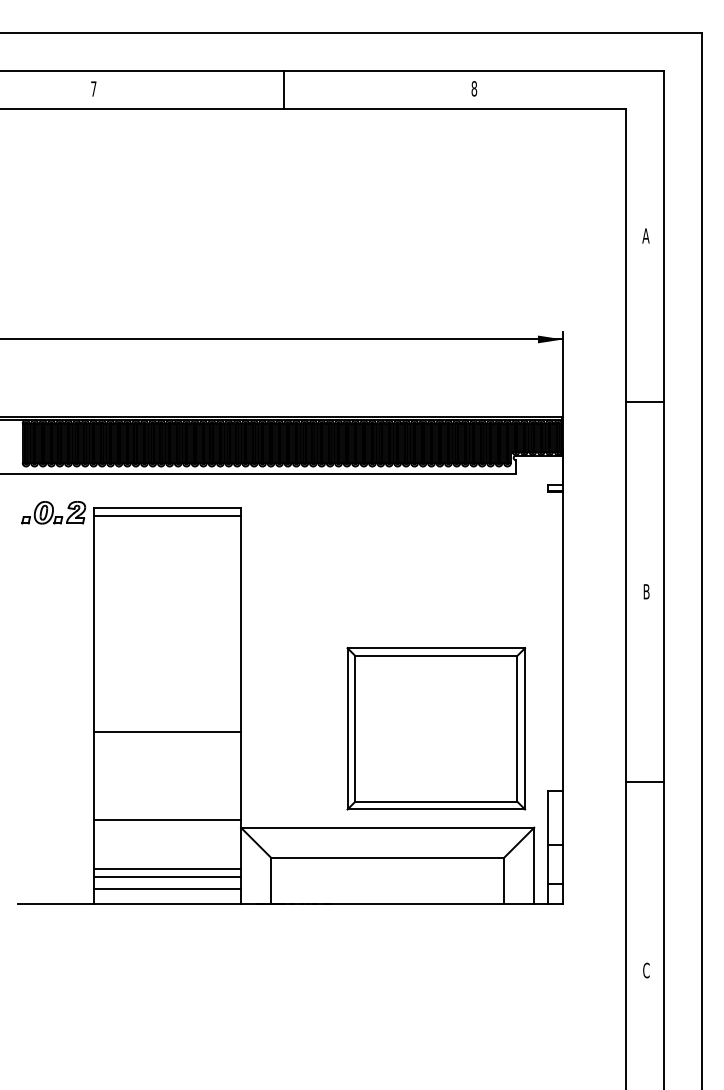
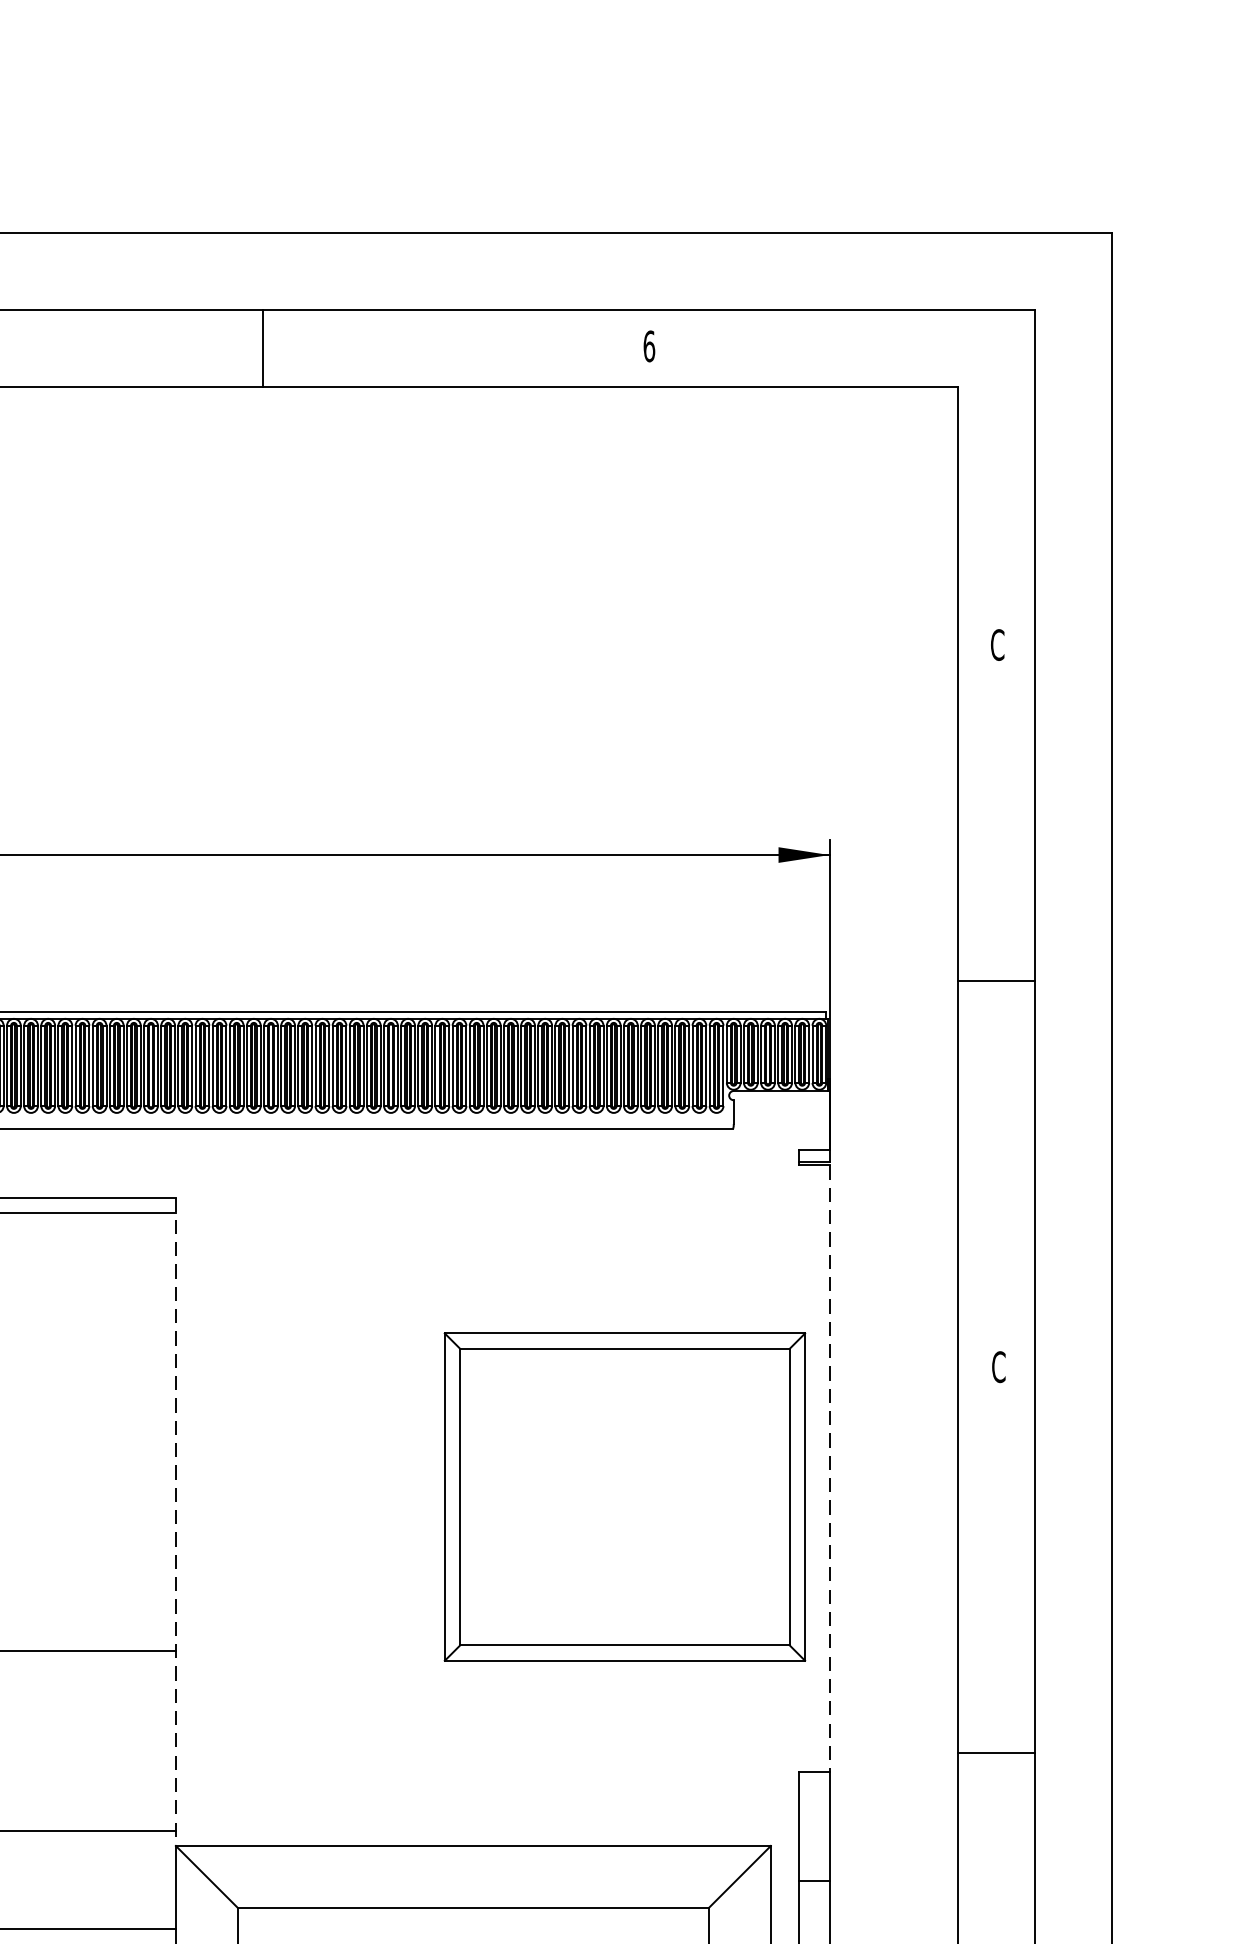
text: (474, 88) -> (649, 345), 8 -> 6
text: (645, 235) -> (996, 644), A -> C
text: (646, 591) -> (998, 1366), B -> C
line: (563, 642) -> (830, 1470), solid -> dashed
line: (241, 667) -> (176, 1520), solid -> dashed
part: (436, 728) -> (625, 1496), moved

